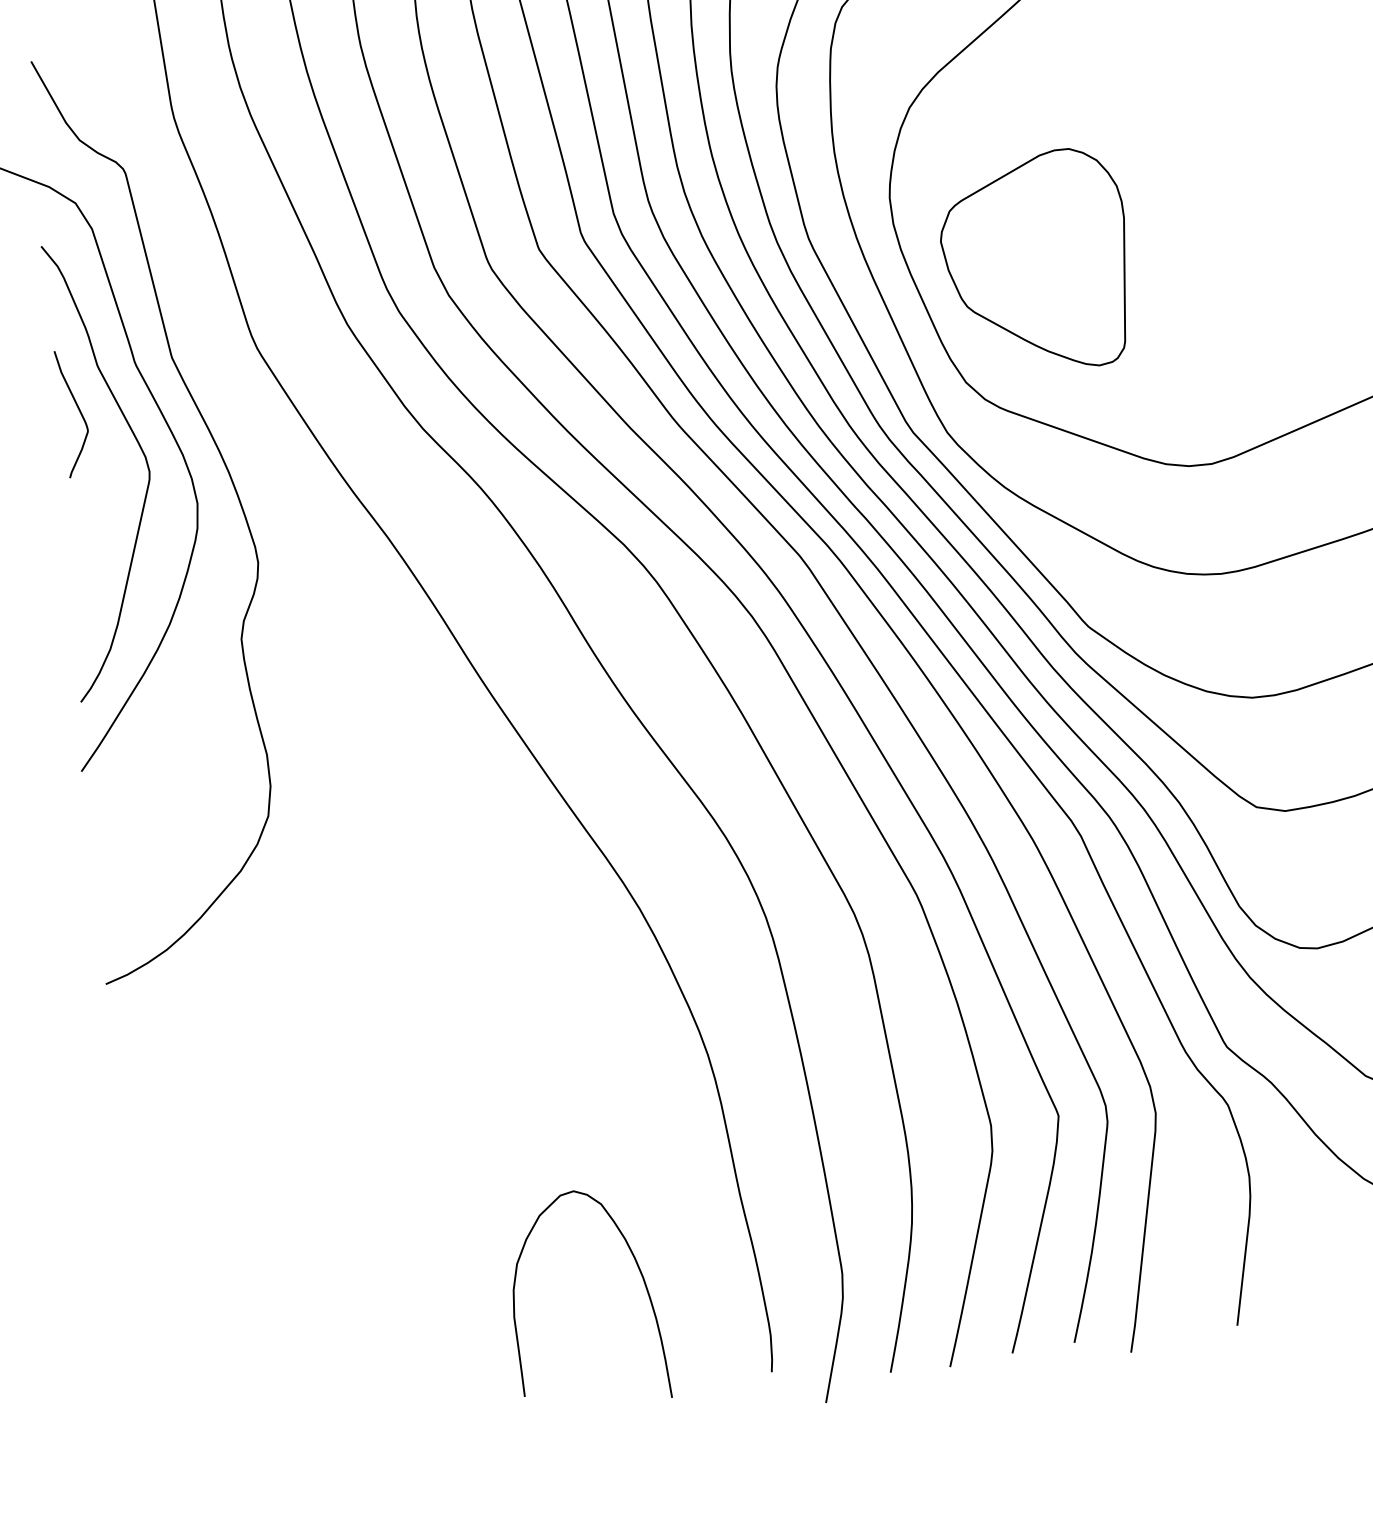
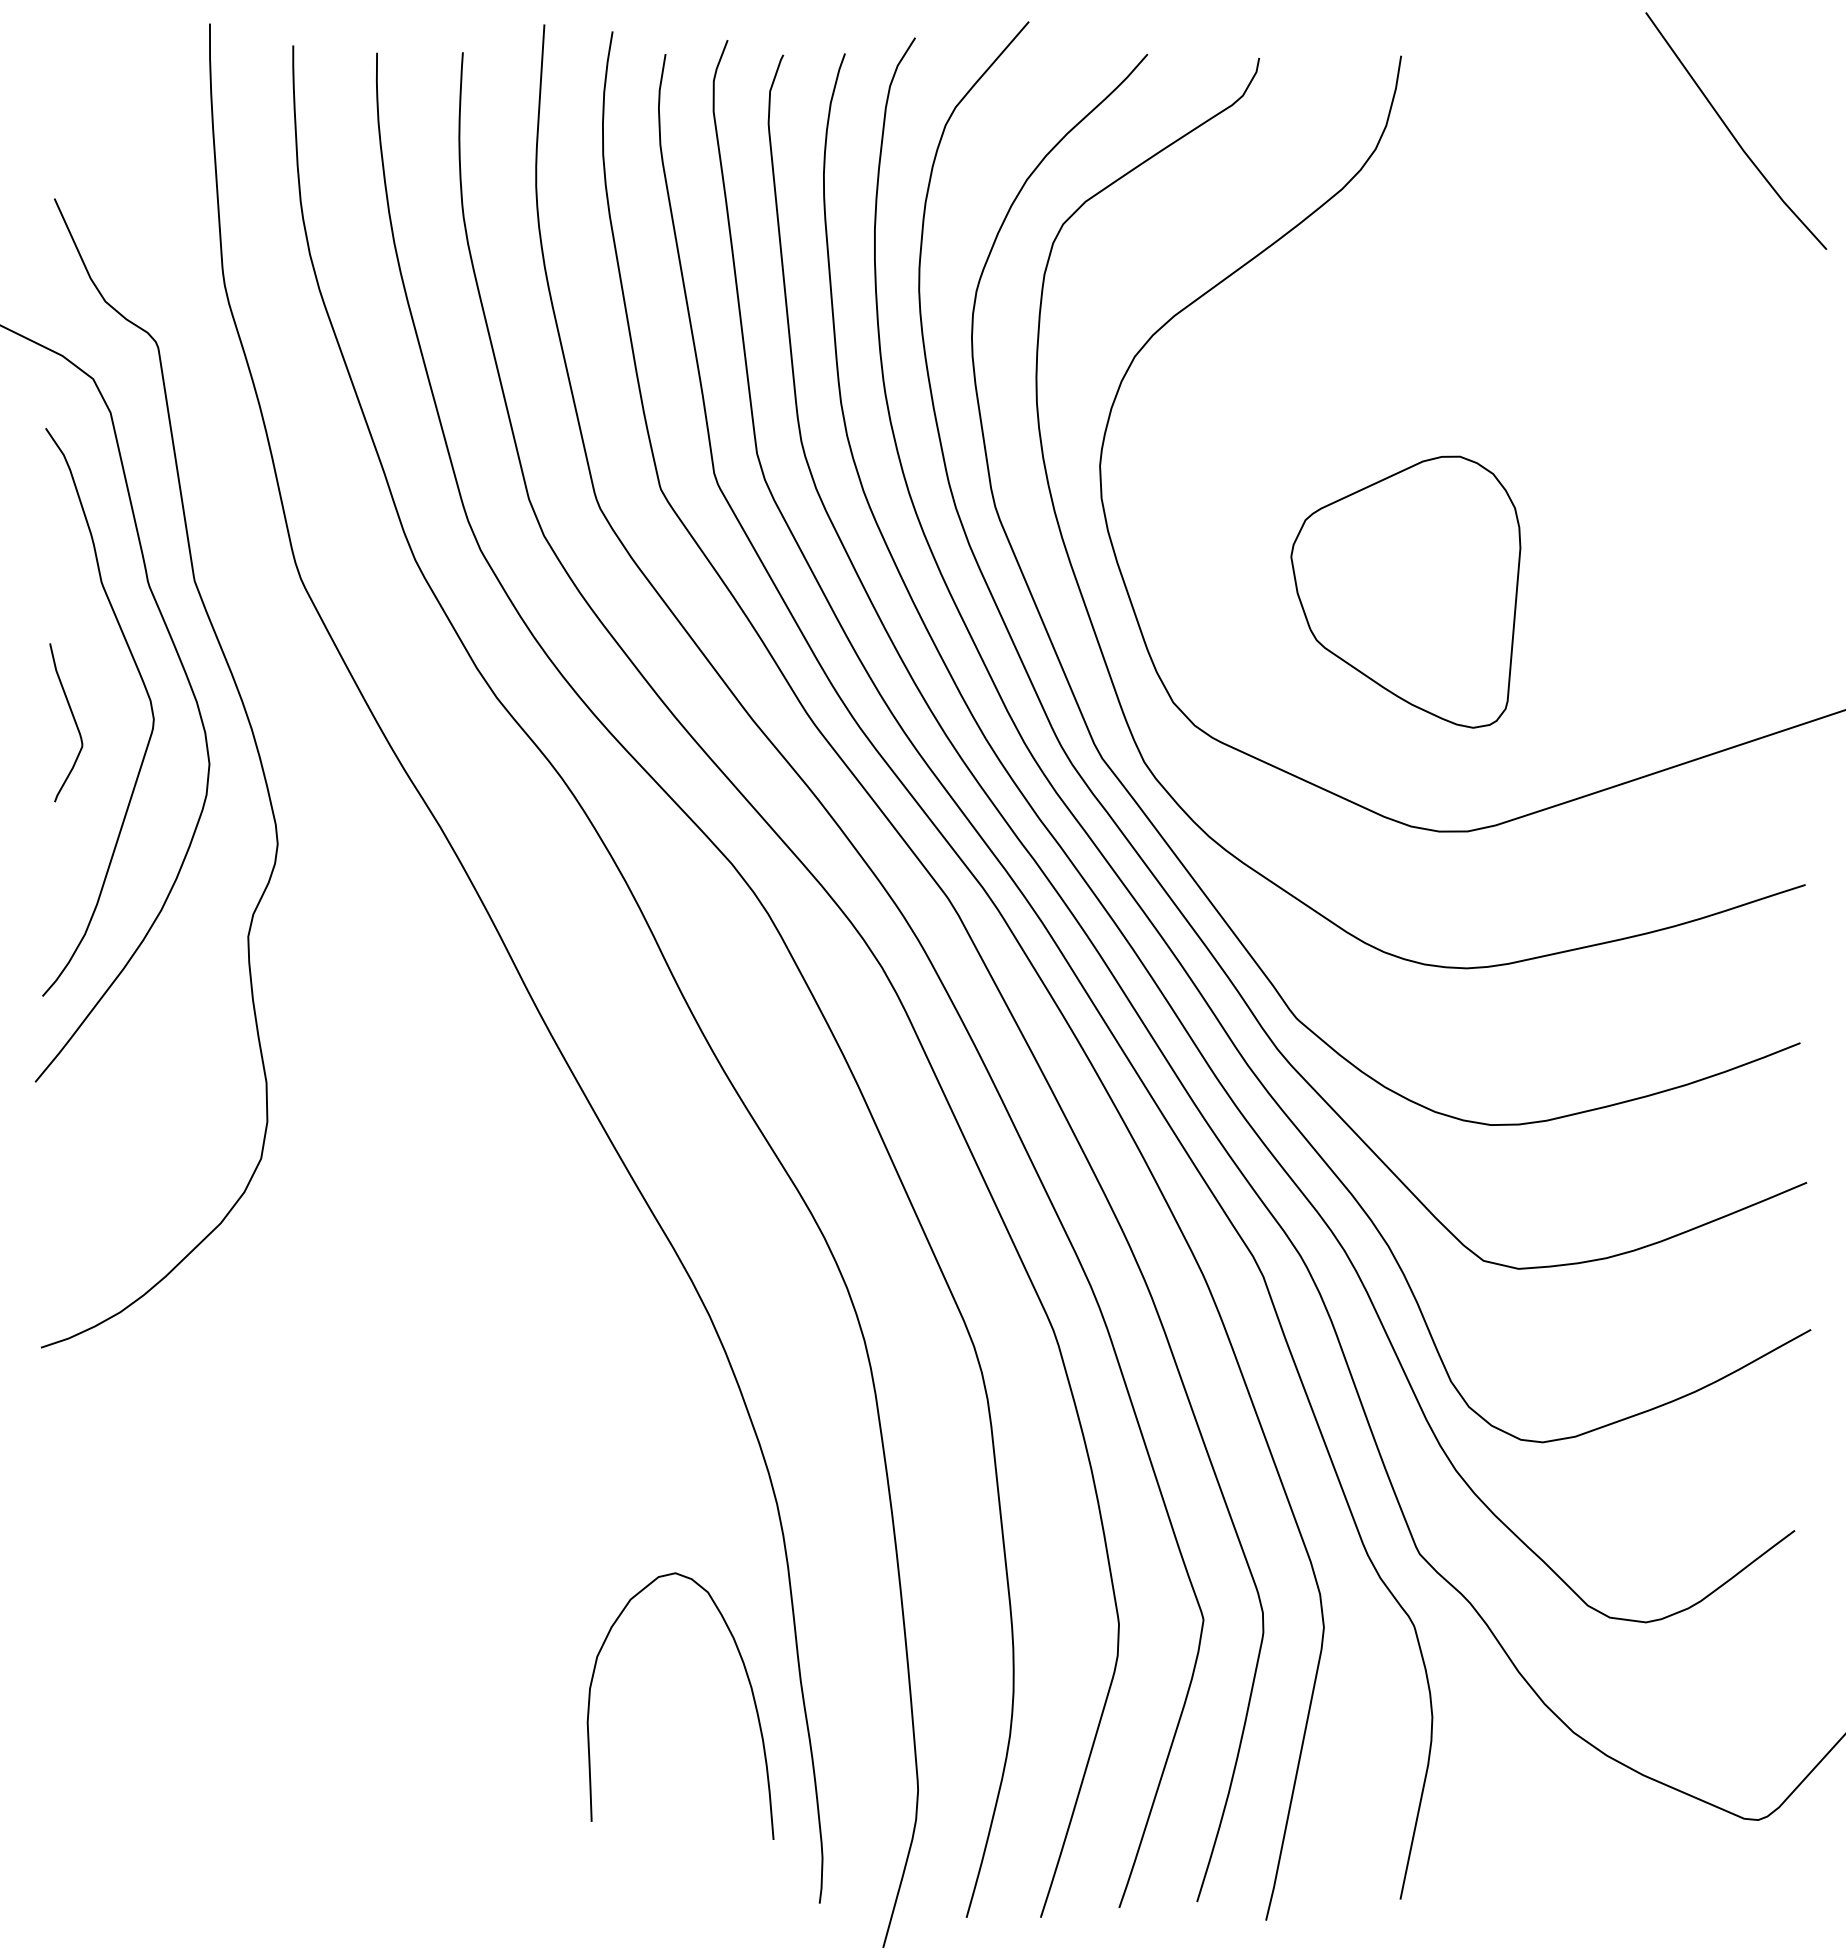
part: (1035, 261) -> (1405, 591), moved
curve: (78, 410) -> (73, 719), moved
curve: (640, 1273) -> (748, 1682), moved

